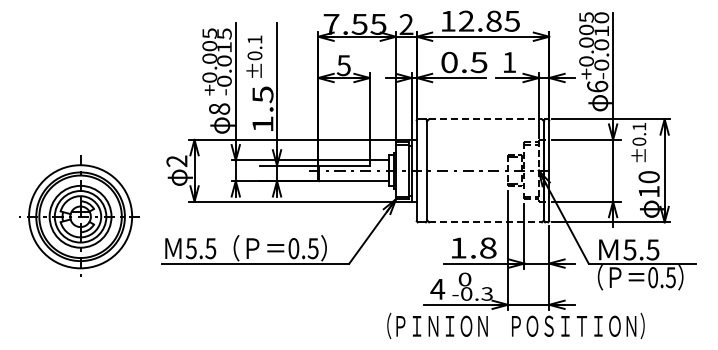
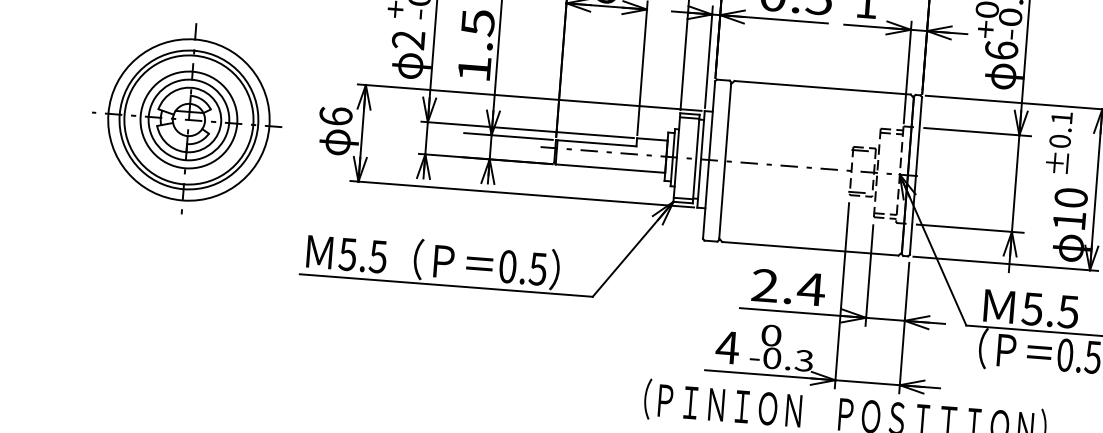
text: (219, 108) -> (408, 39), 8 -> 2
line: (486, 119) -> (824, 88), dashed -> solid
text: (176, 161) -> (335, 116), 2 -> 6
part: (79, 215) -> (187, 117), moved
line: (486, 222) -> (811, 249), dashed -> solid
text: (473, 247) -> (788, 286), 1.8 -> 2.4

